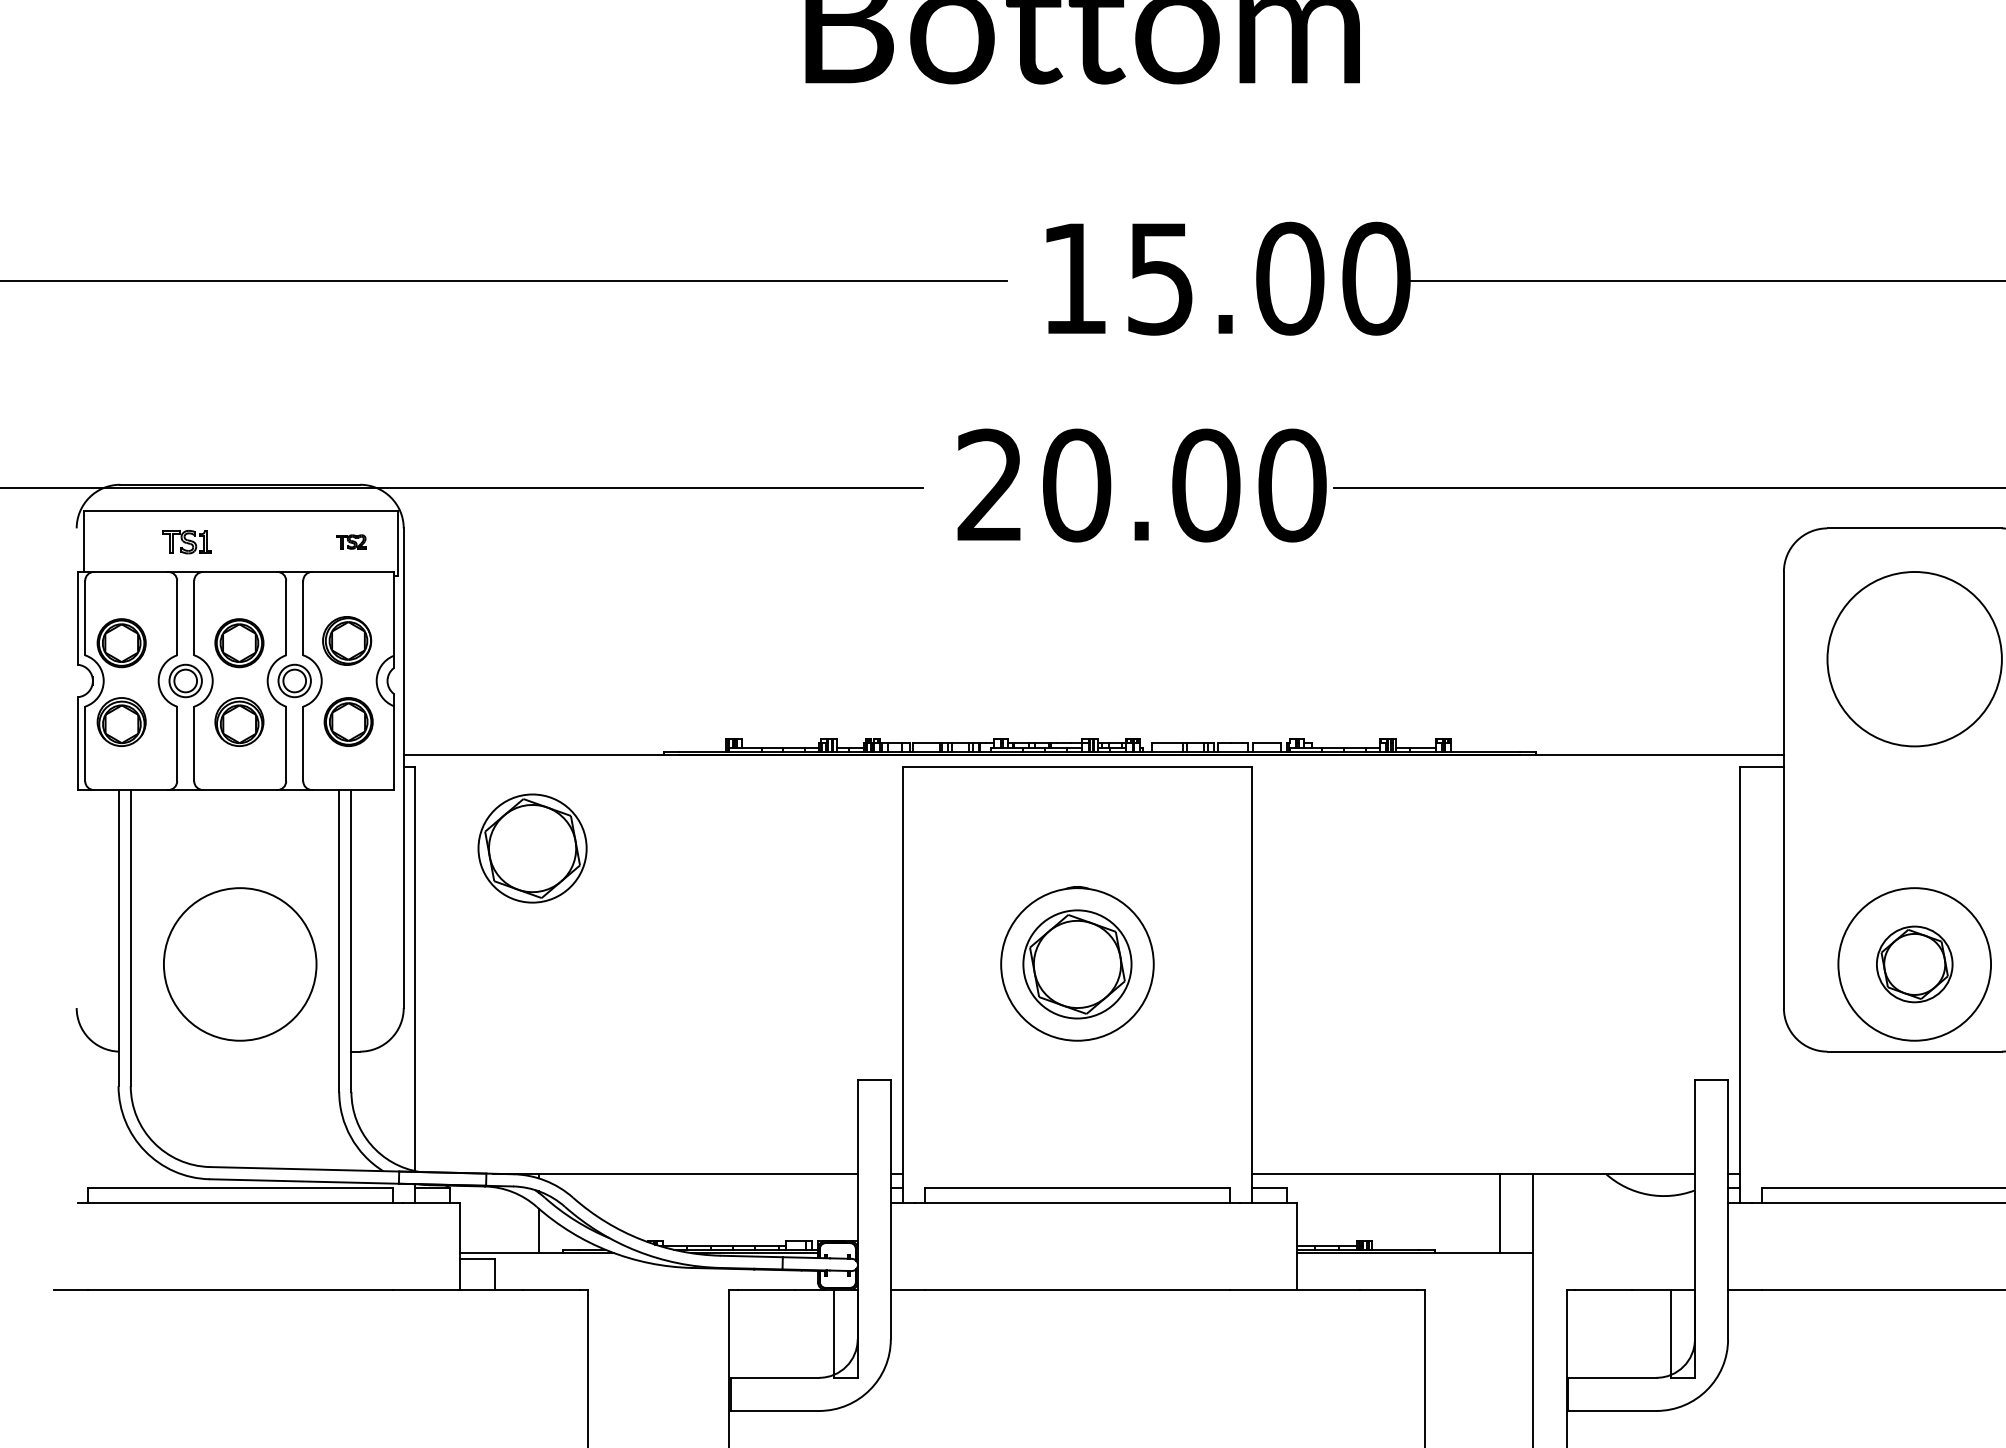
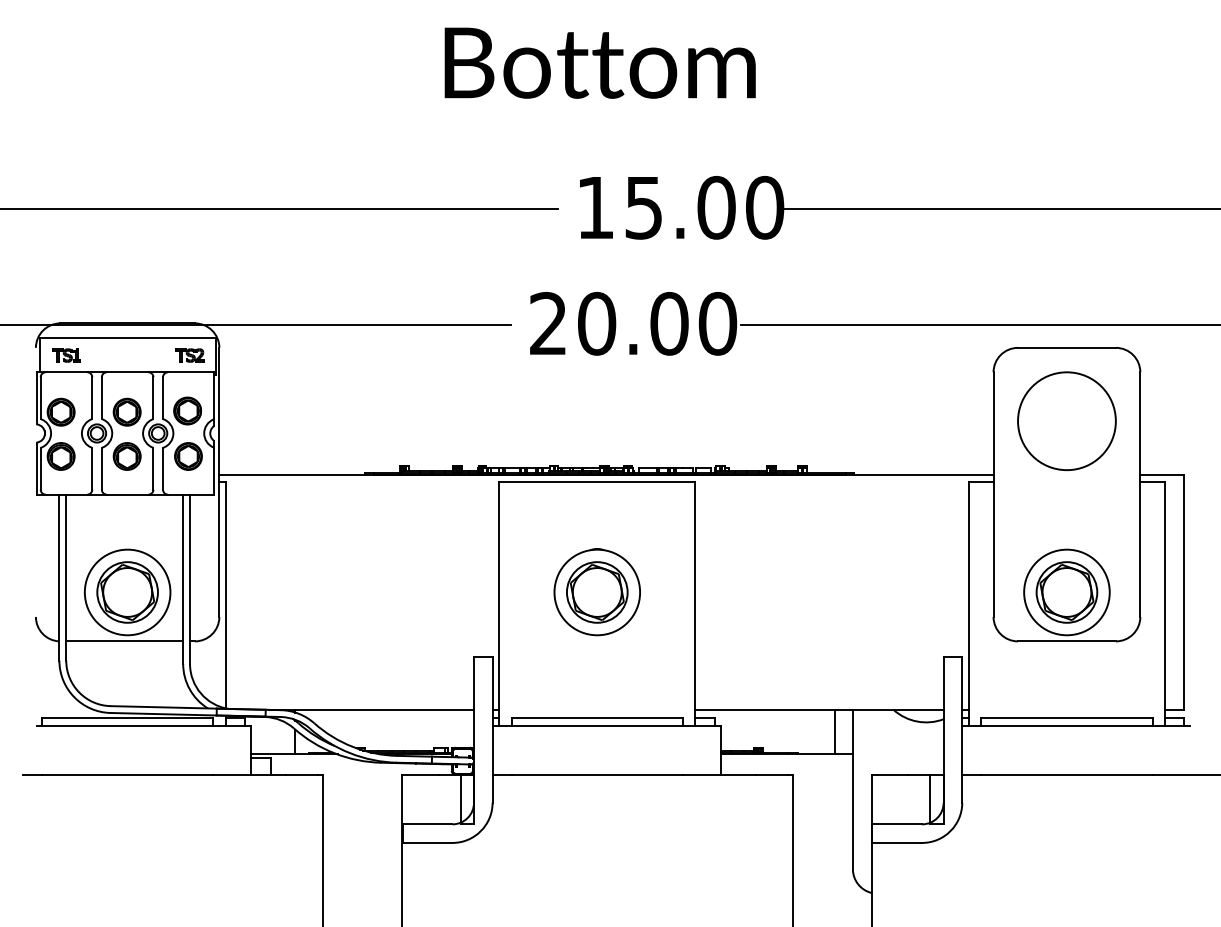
part: (186, 541) -> (66, 355), moved
part: (350, 541) -> (189, 355), size x1.67
part: (532, 848) -> (127, 592), moved
part: (1913, 964) -> (1066, 592), size x1.43
line: (234, 1051) -> (124, 641), added

